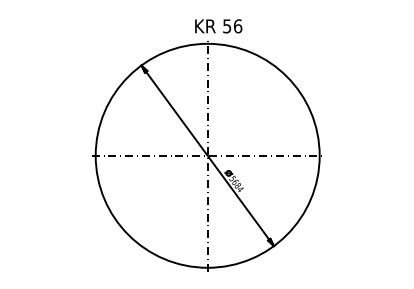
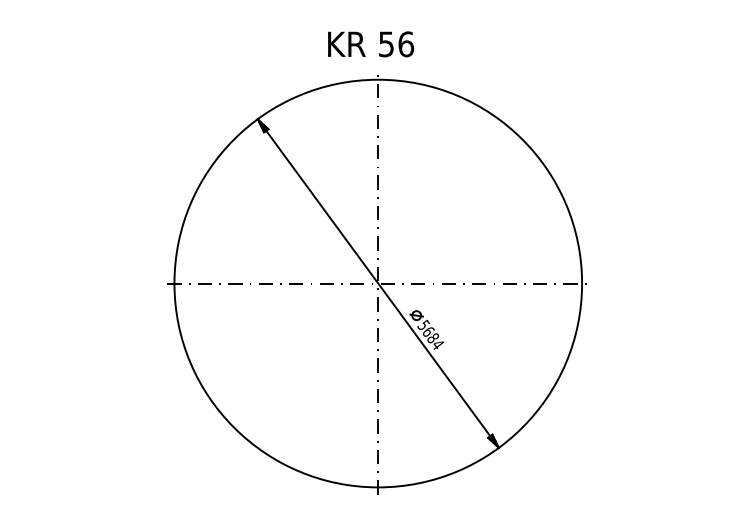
text: (218, 26) -> (370, 44), moved

